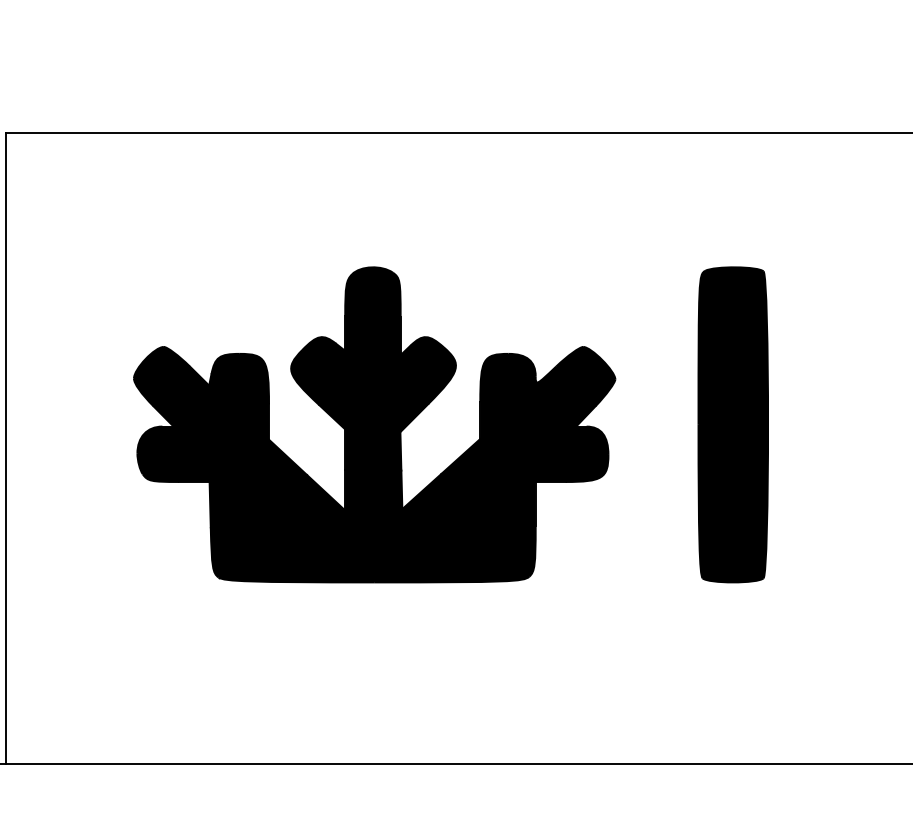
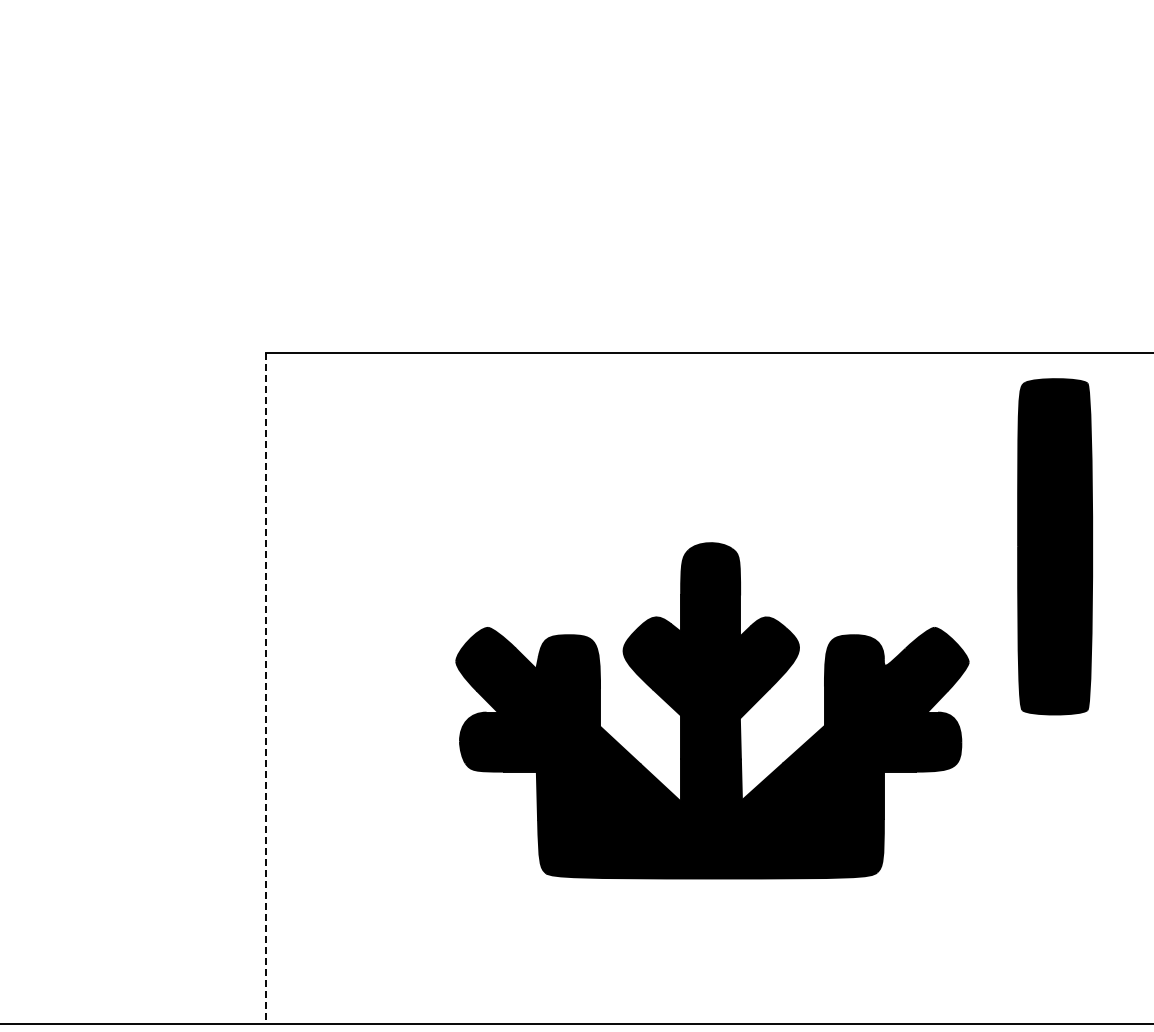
part: (374, 424) -> (712, 710), moved
part: (732, 424) -> (1054, 546), moved
line: (6, 449) -> (266, 688), solid -> dashed

